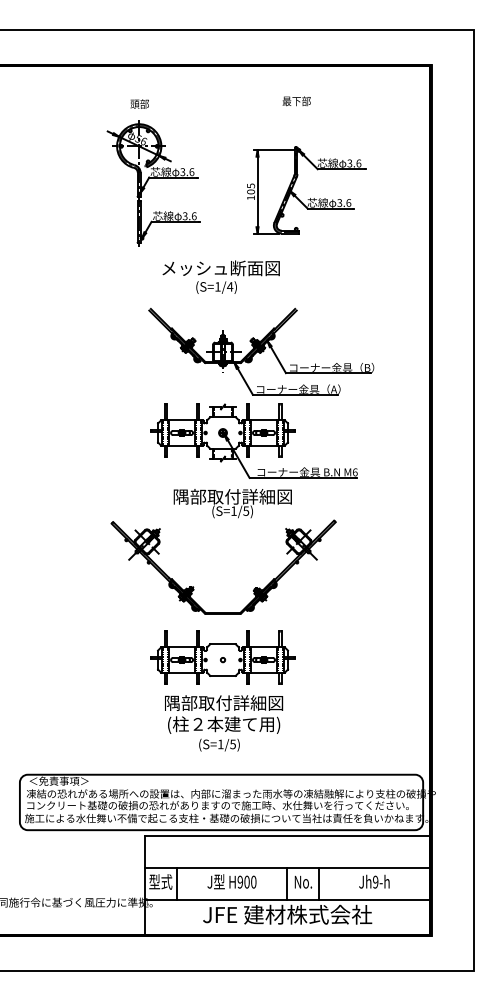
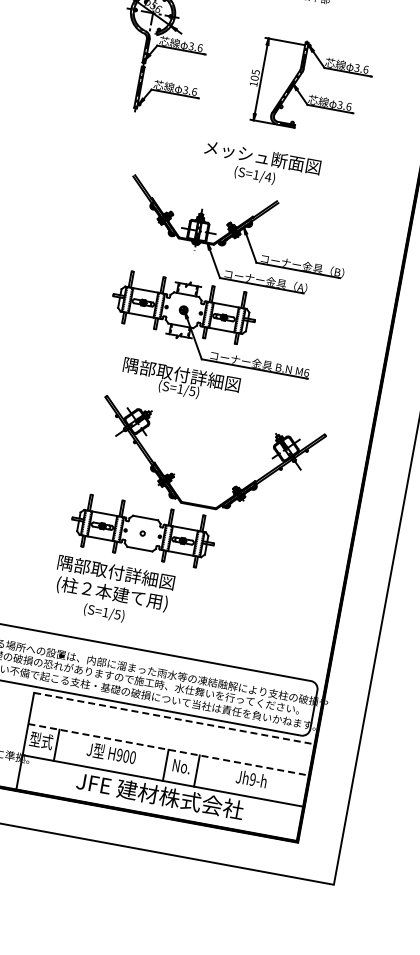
text: (220, 276) -> (260, 165), moved
part: (194, 587) -> (175, 474), moved
text: (224, 723) -> (113, 592), moved
line: (287, 836) -> (174, 718), solid -> dashed
line: (287, 868) -> (168, 750), solid -> dashed

